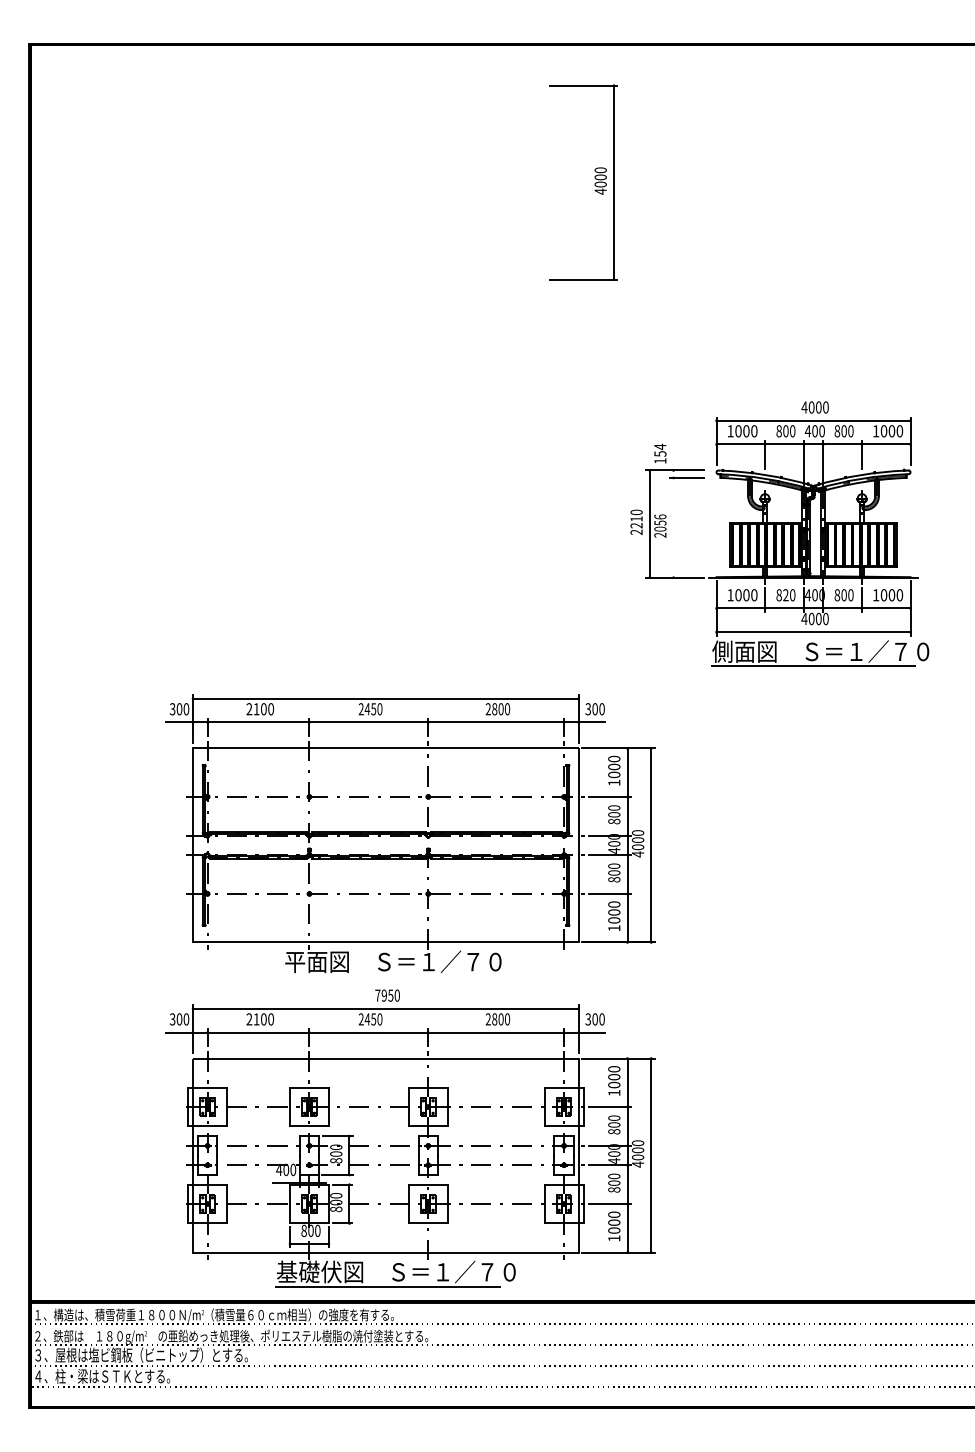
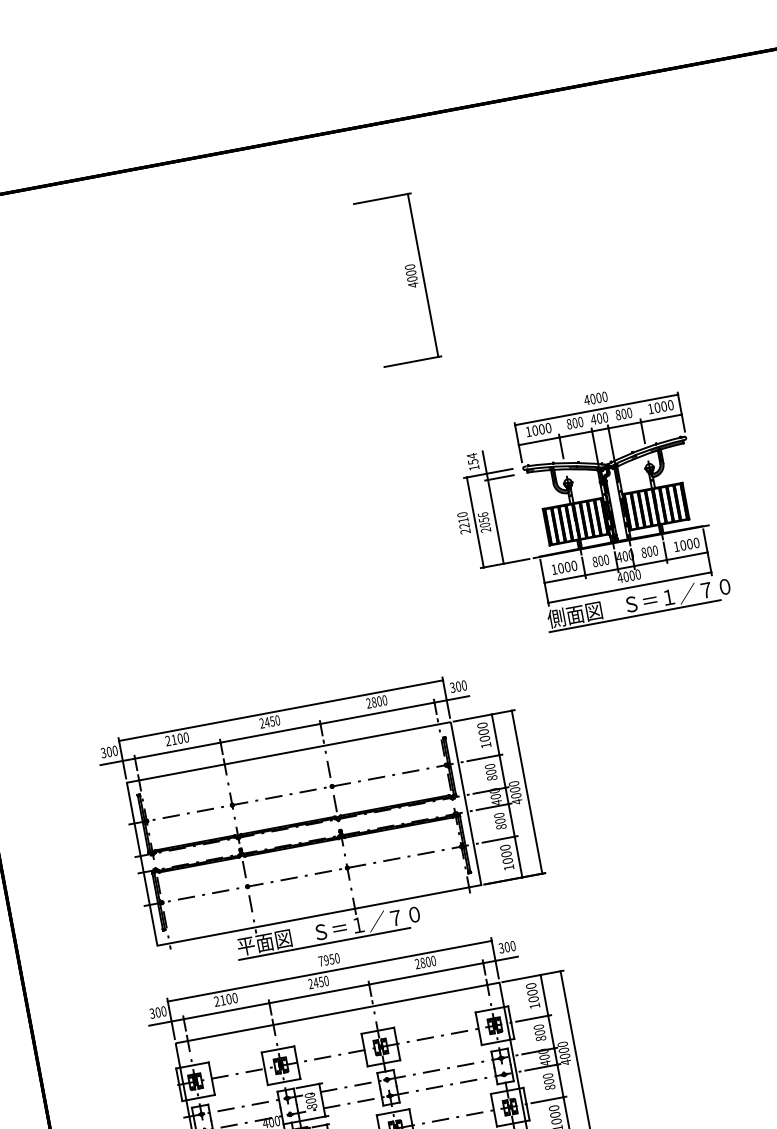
part: (594, 183) -> (406, 279), moved
line: (673, 510) -> (493, 507), added
text: (785, 595) -> (600, 561), 820 -> 800
line: (385, 976) -> (324, 944), added

